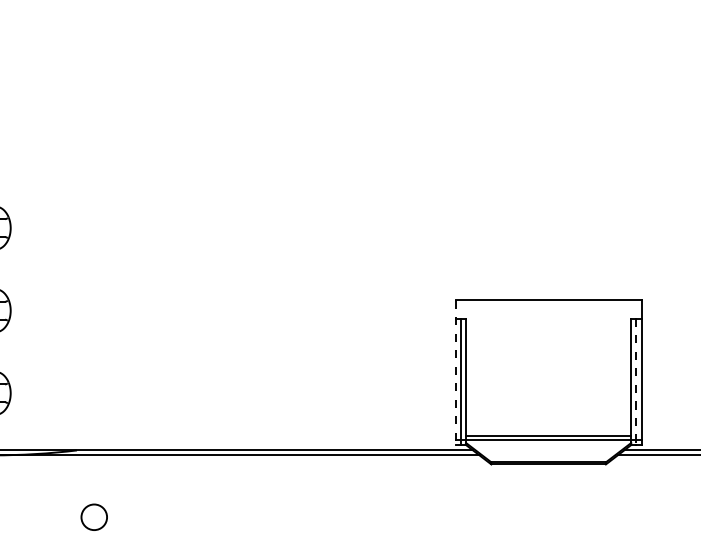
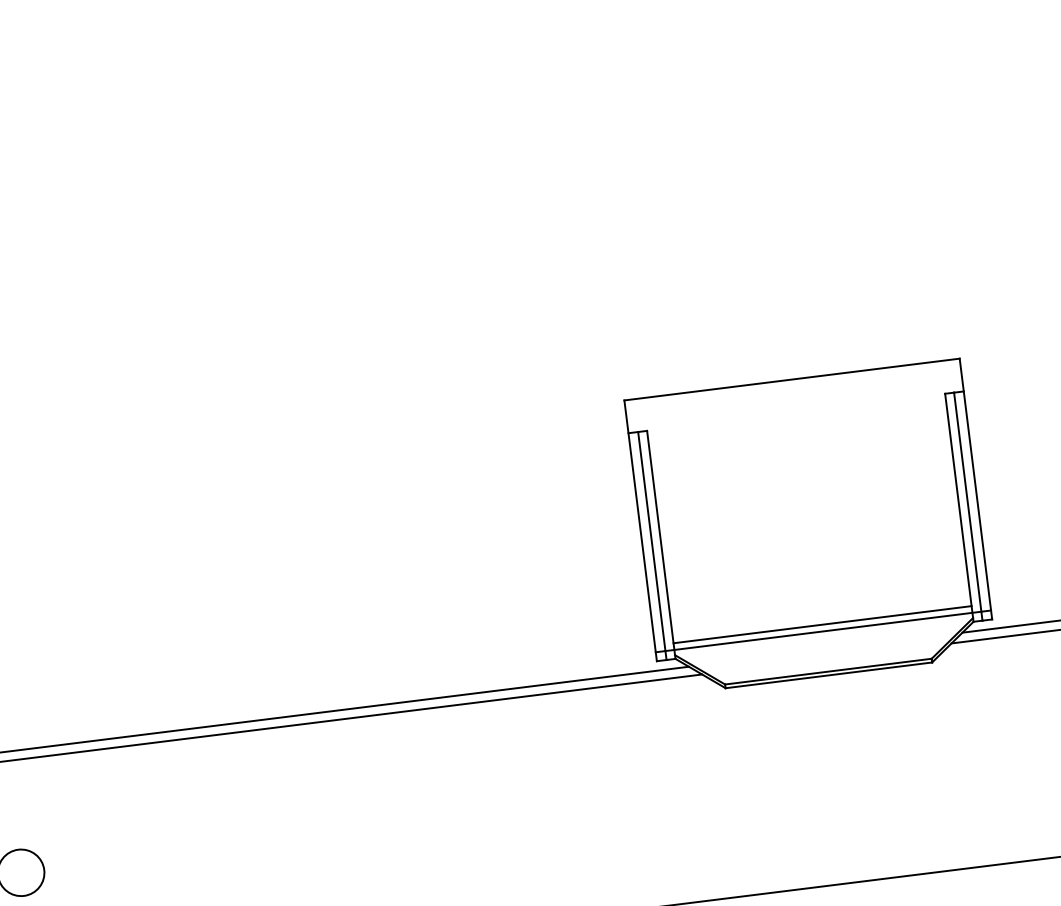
line: (455, 373) -> (640, 532), dashed -> solid
line: (636, 382) -> (968, 507), dashed -> solid

